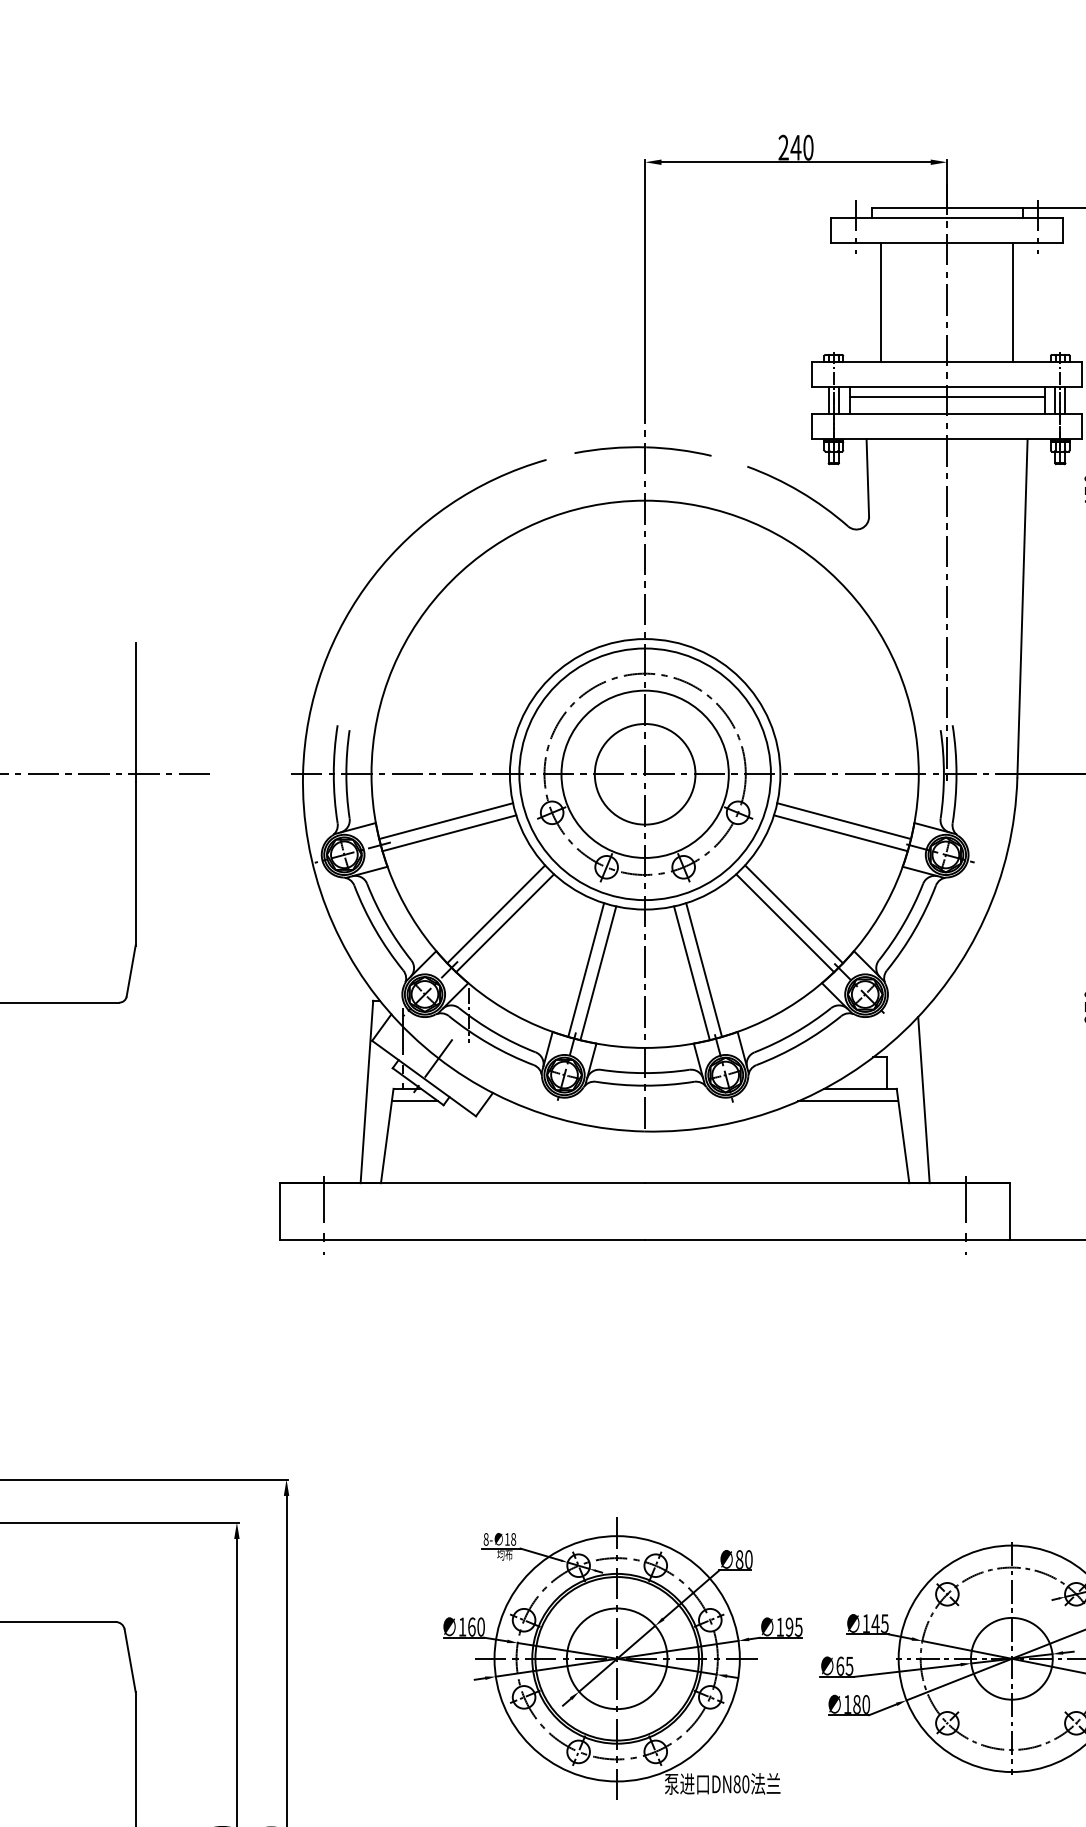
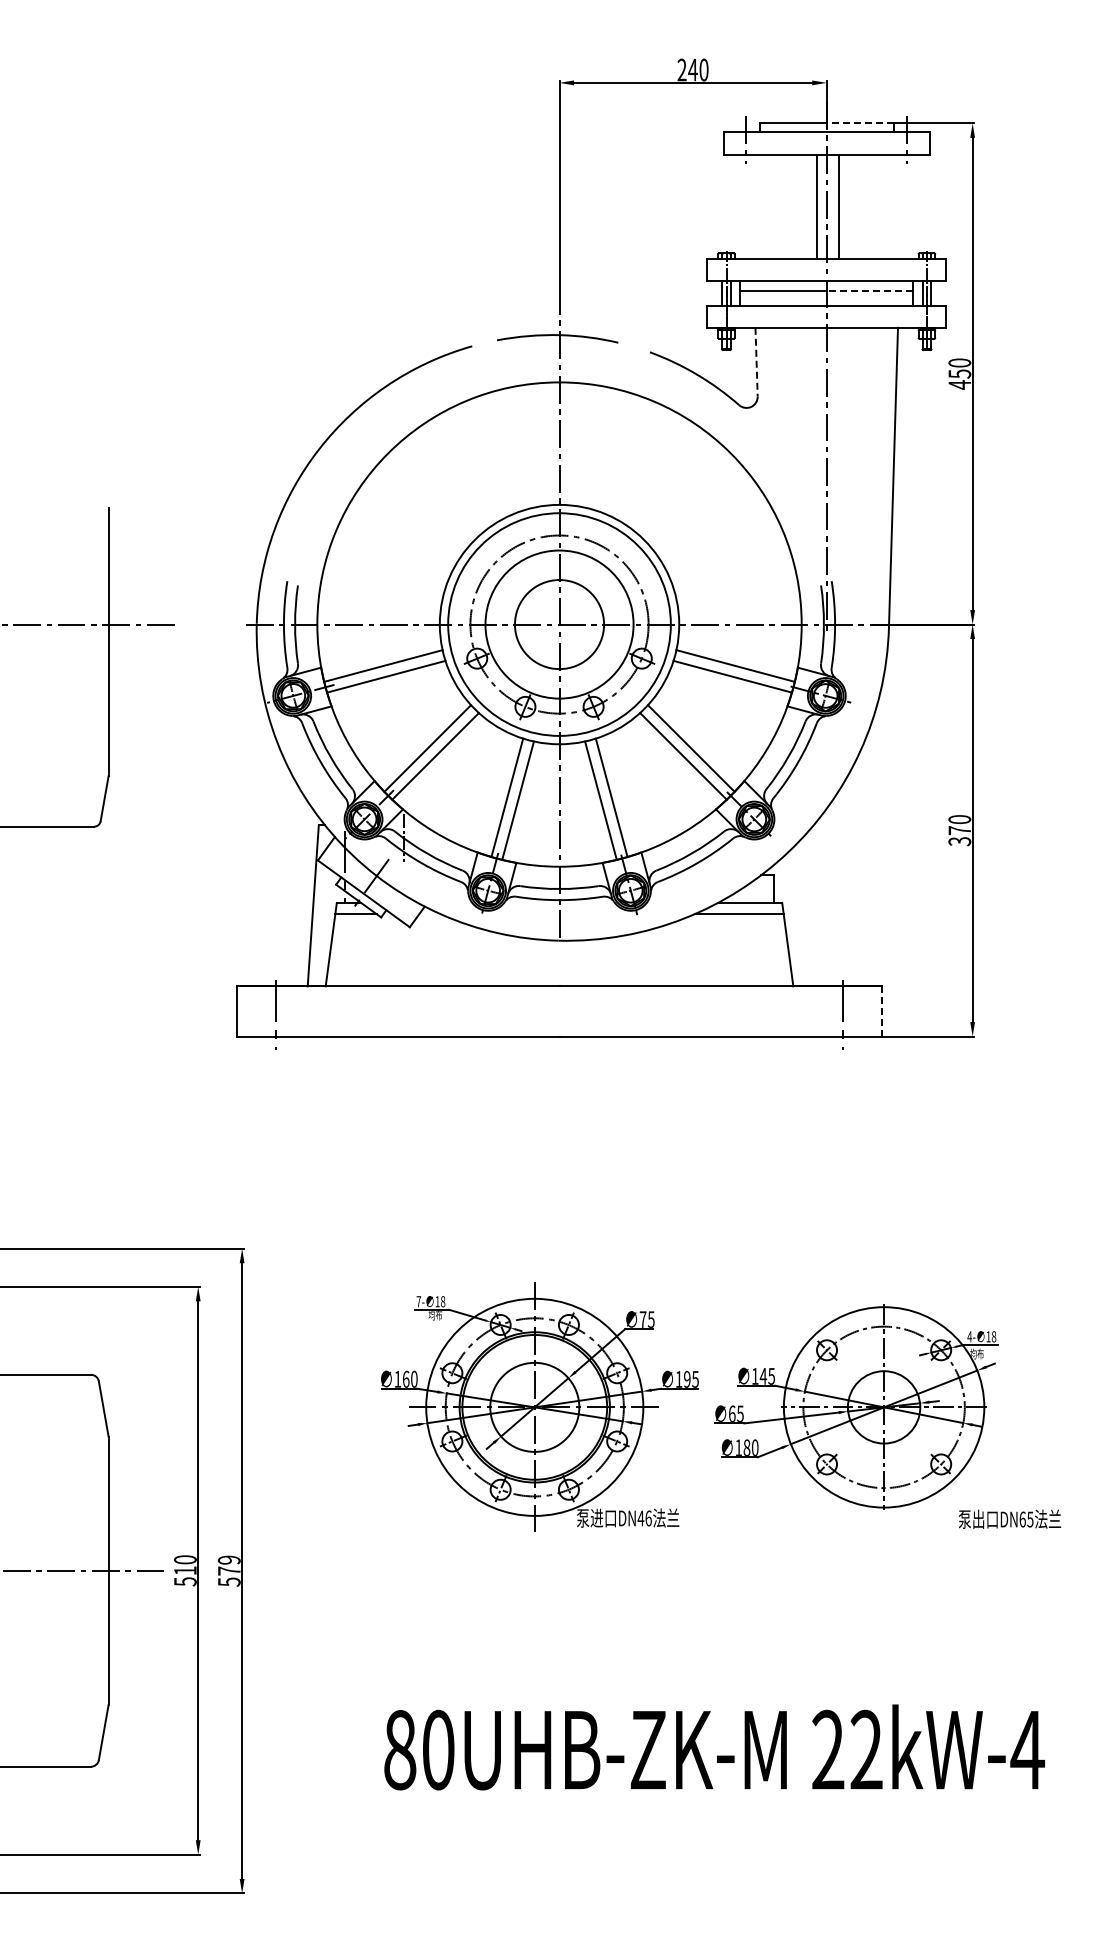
line: (984, 208) -> (859, 123), solid -> dashed
line: (881, 301) -> (817, 206), moved
line: (1013, 301) -> (839, 206), moved
line: (995, 396) -> (869, 290), solid -> dashed
line: (867, 478) -> (756, 362), solid -> dashed
line: (924, 1099) -> (806, 912), removed
line: (1010, 1211) -> (882, 1011), solid -> dashed
text: (485, 1539) -> (418, 1301), 8- -> 7-
text: (743, 1559) -> (646, 1319), 80 -> 75
text: (741, 1784) -> (644, 1518), DN80 -> DN46

